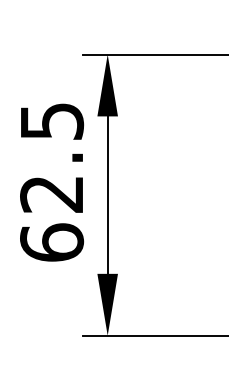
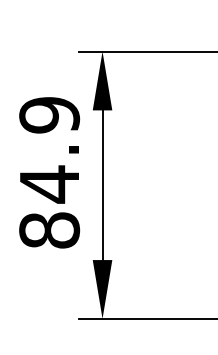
text: (51, 181) -> (49, 172), 62.5 -> 84.9

